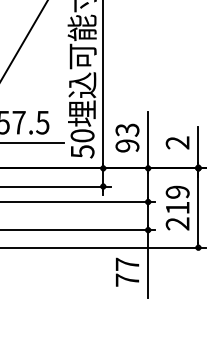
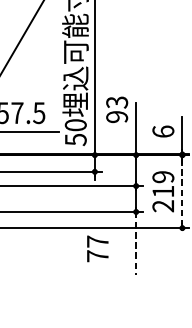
text: (127, 137) -> (117, 109), moved
text: (177, 142) -> (163, 131), 2 -> 6
line: (198, 208) -> (182, 192), solid -> dashed
line: (148, 264) -> (136, 243), solid -> dashed
text: (127, 271) -> (97, 248), moved

